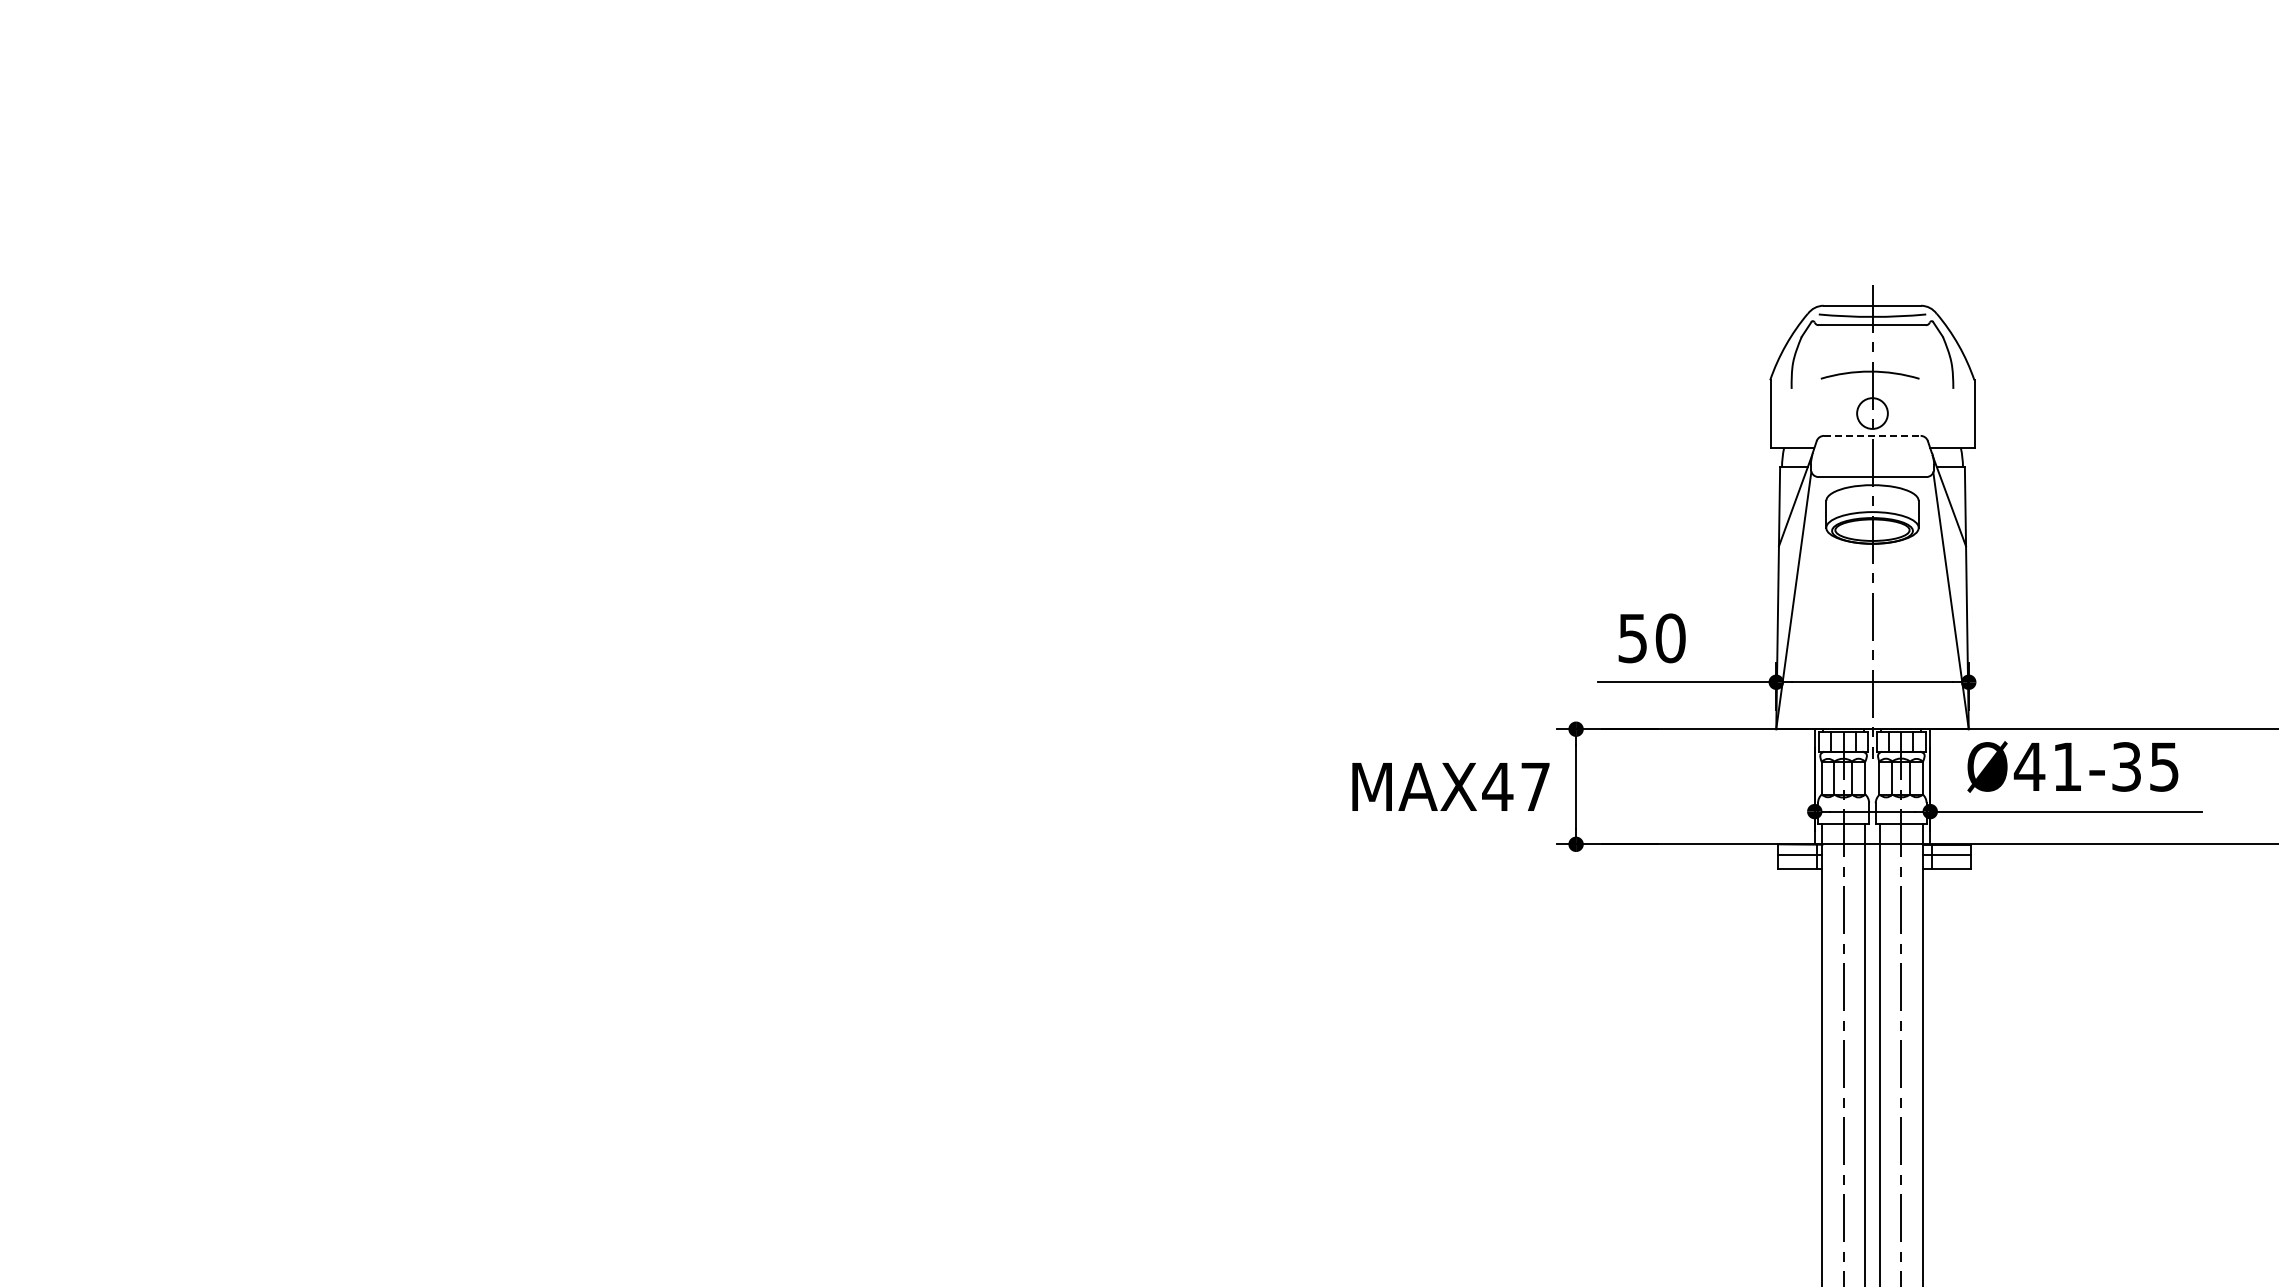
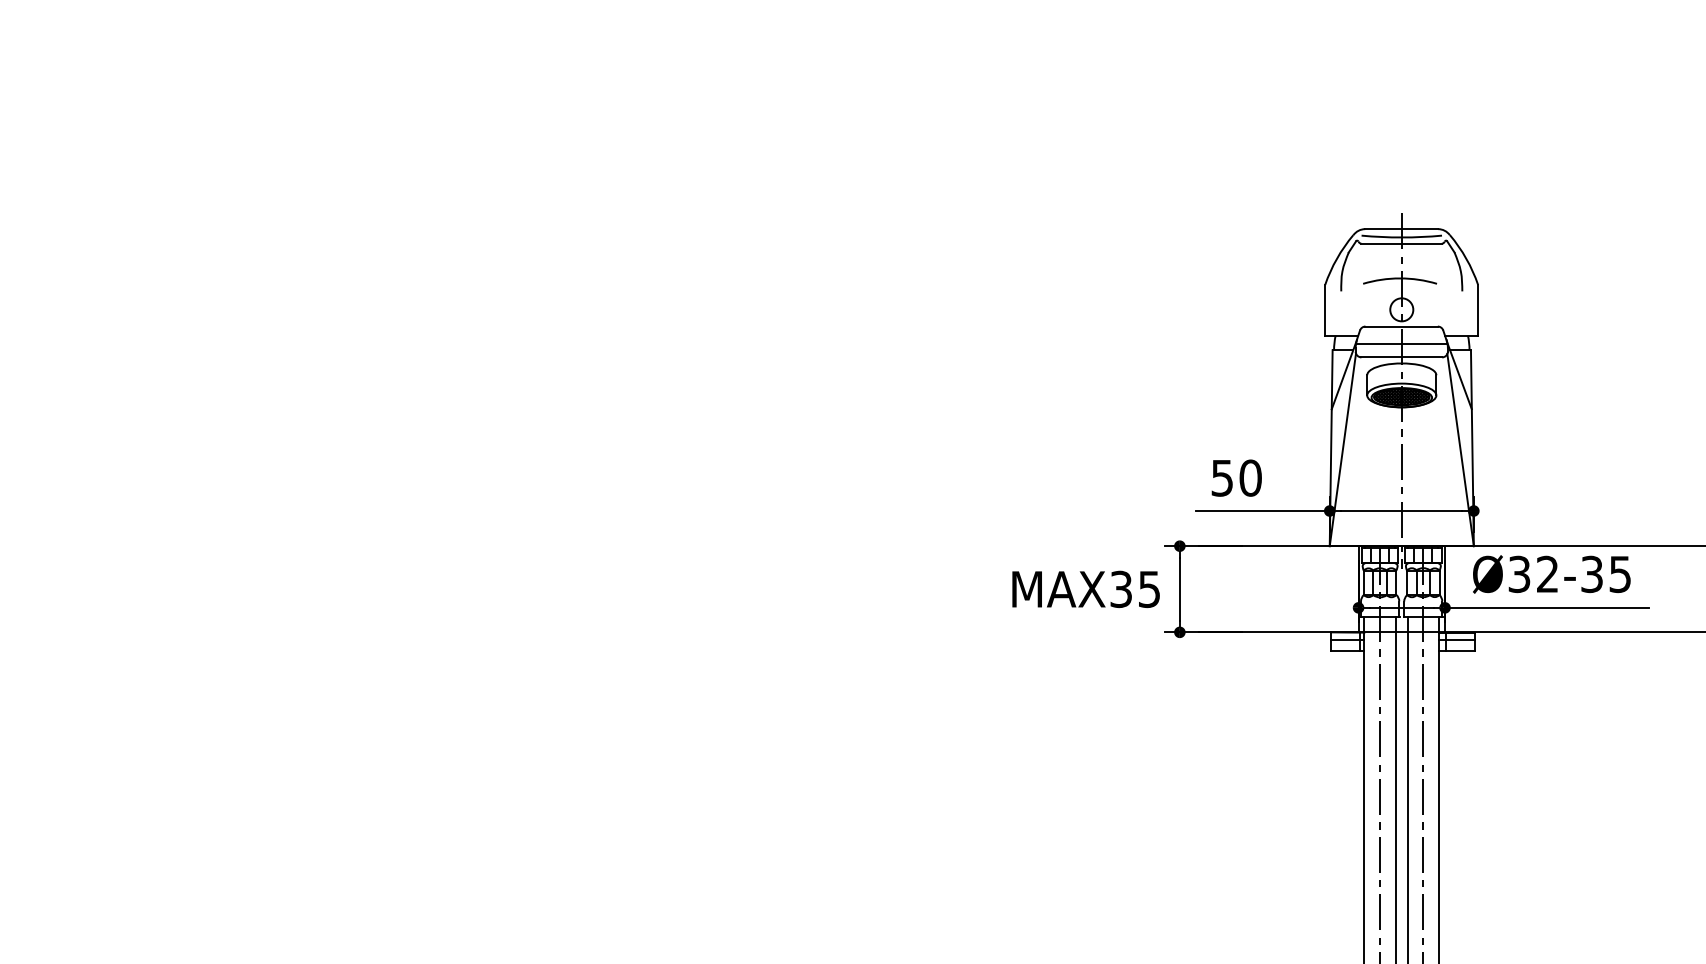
line: (1872, 435) -> (1401, 326), dashed -> solid
line: (1872, 458) -> (1401, 343), added
hatch: (1872, 529) -> (1401, 396), added
text: (2046, 766) -> (1532, 574), Ø41-35 -> Ø32-35
text: (1515, 786) -> (1134, 589), MAX47 -> MAX35

